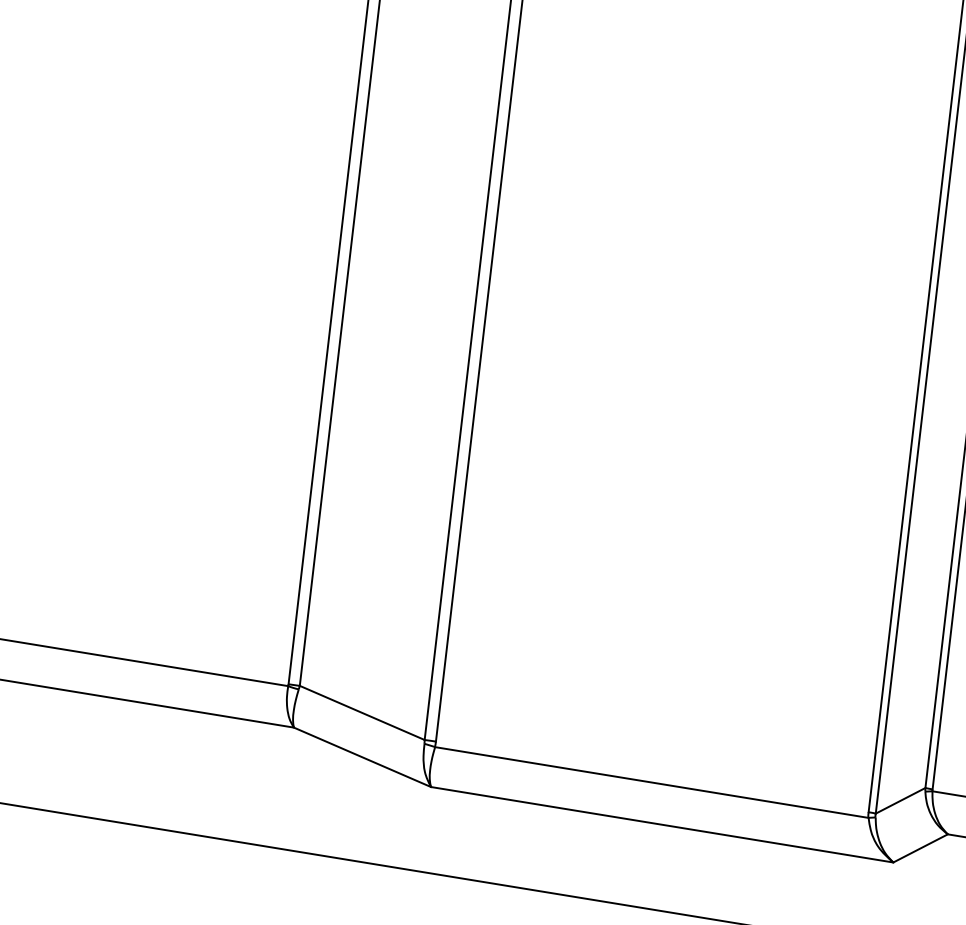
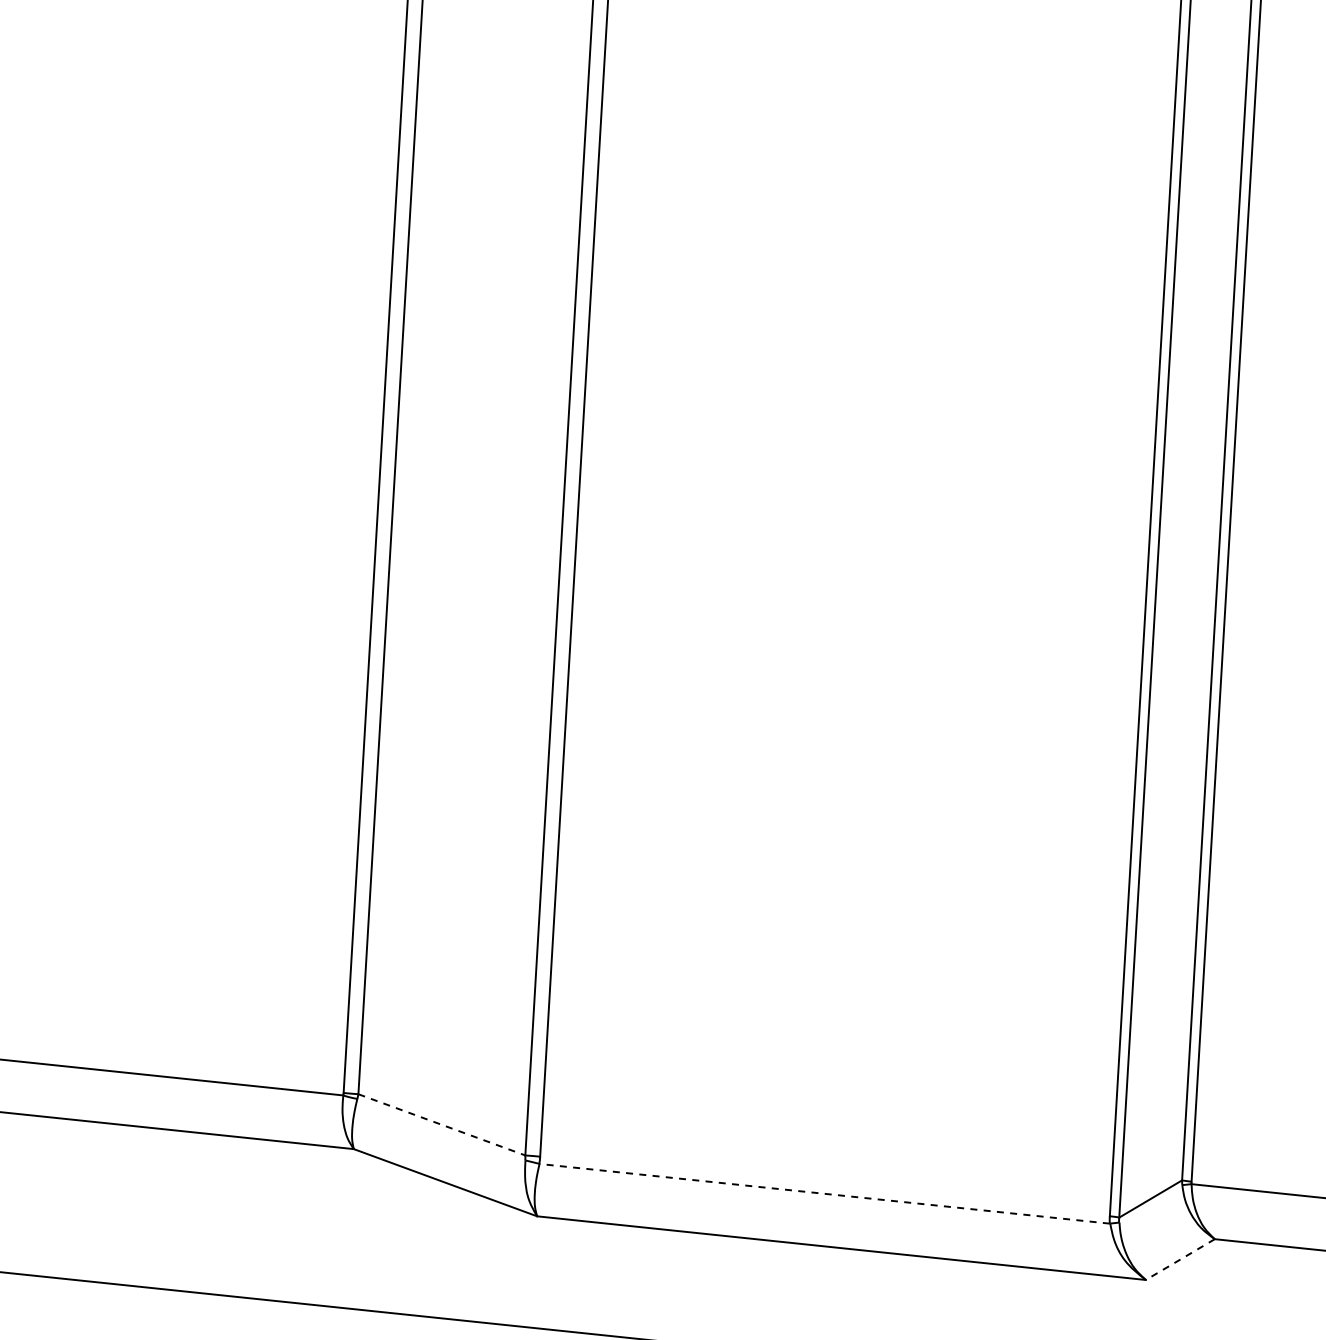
line: (361, 712) -> (441, 1124), solid -> dashed
line: (651, 782) -> (824, 1193), solid -> dashed
line: (919, 848) -> (1179, 1259), solid -> dashed

